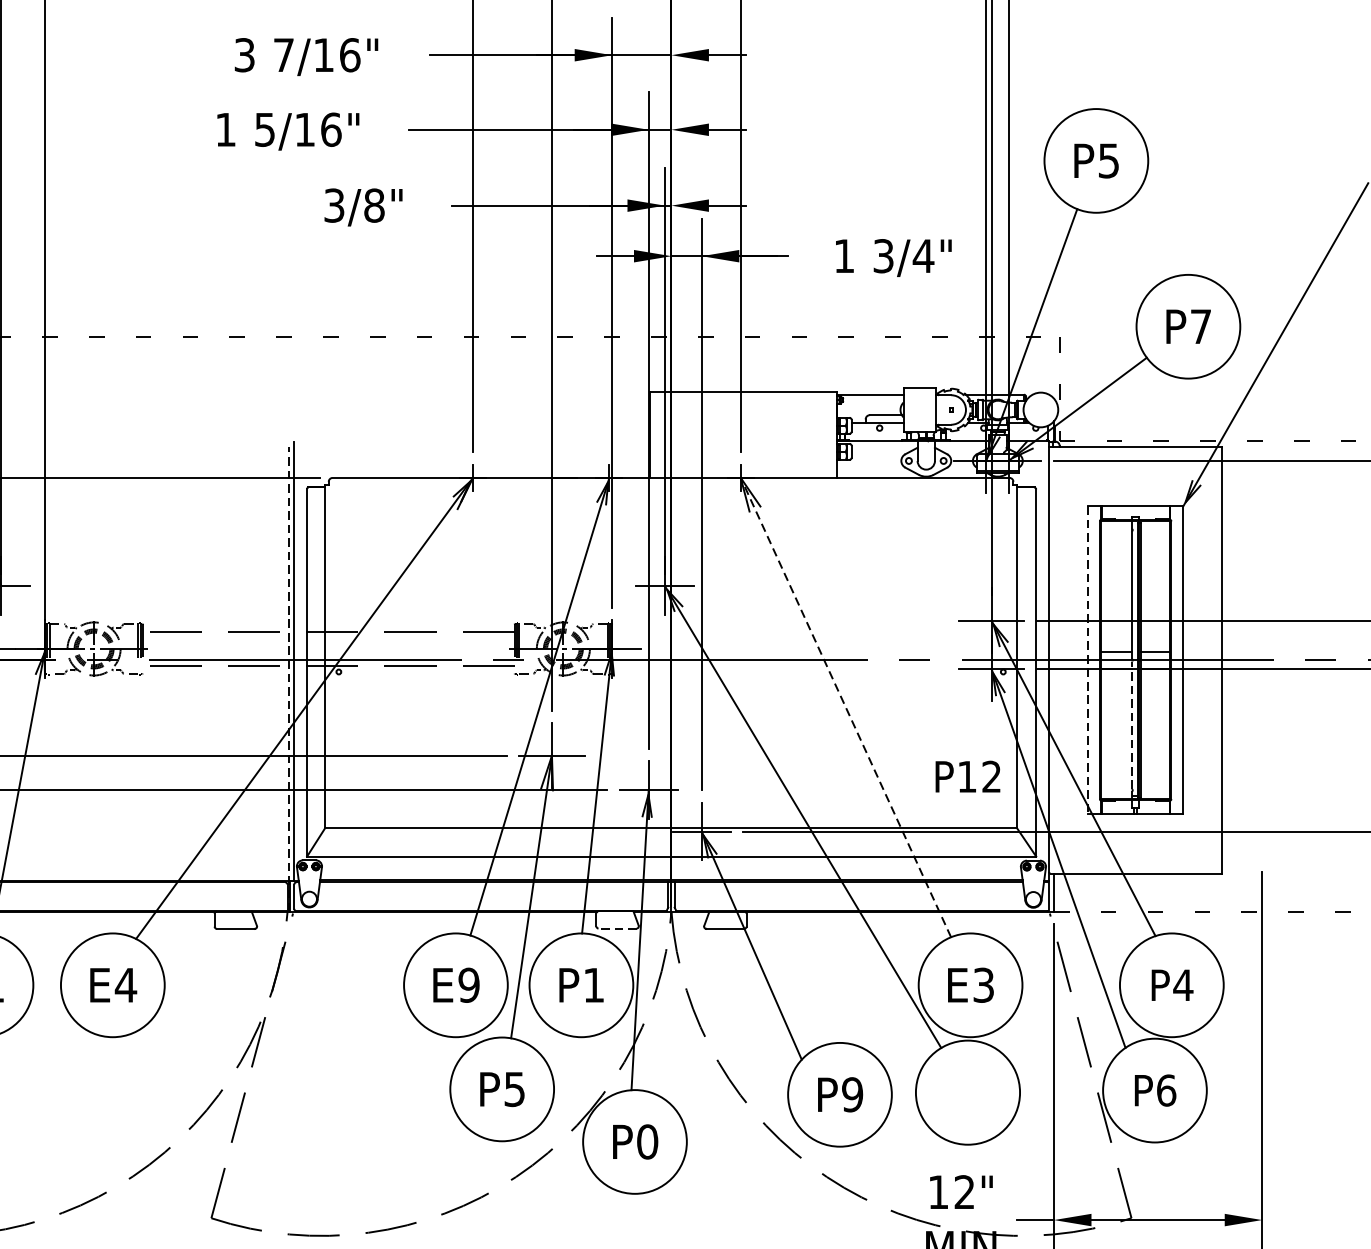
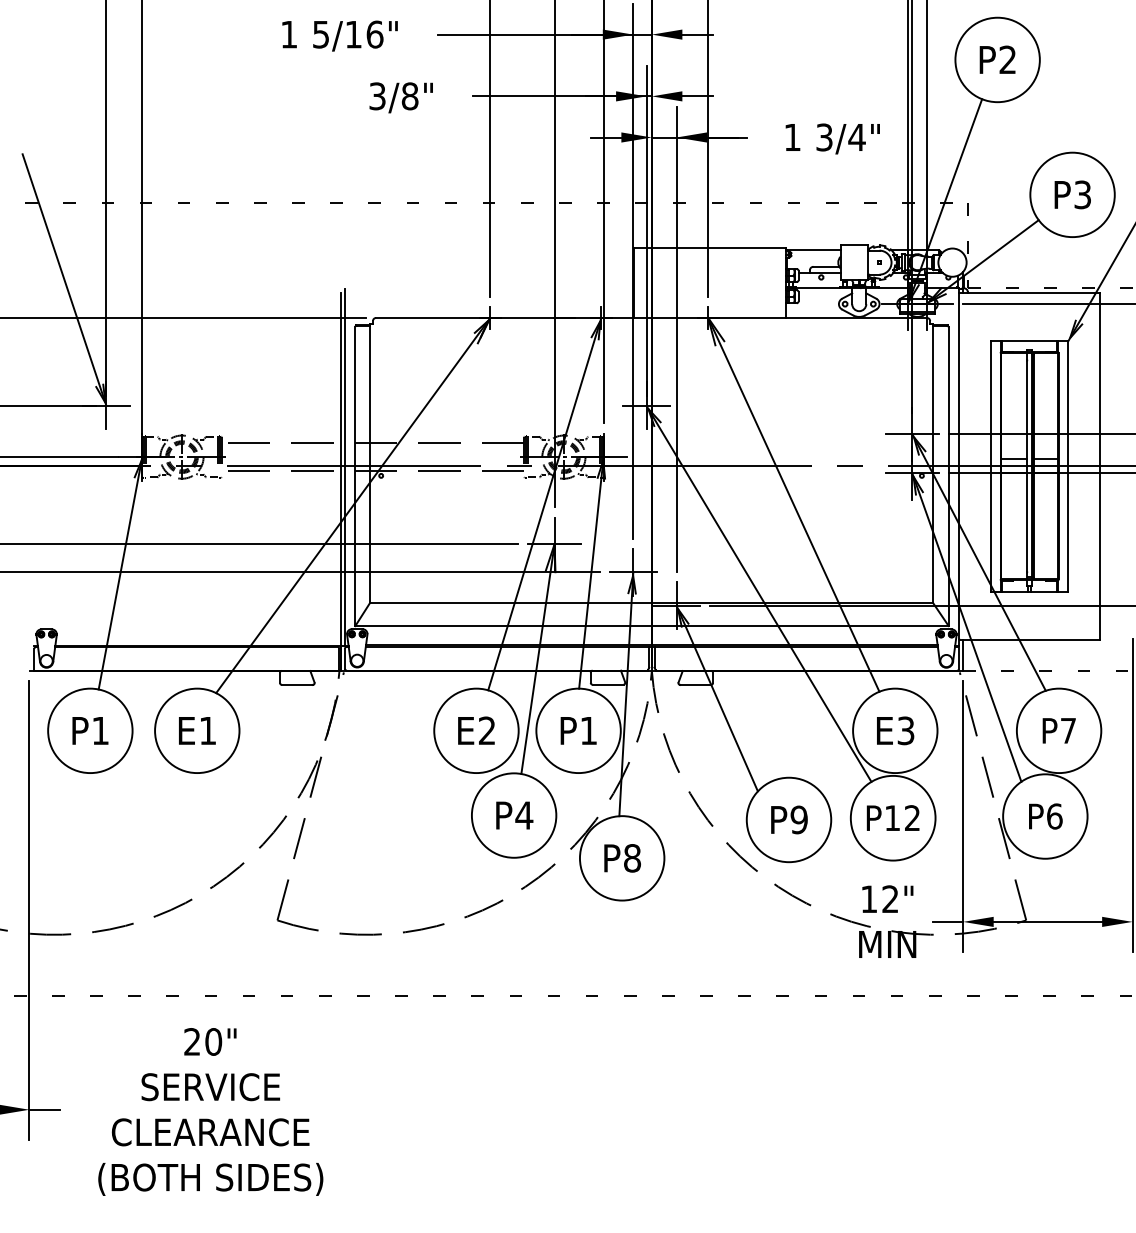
text: (1108, 160) -> (1007, 59), P5 -> P2
text: (1200, 326) -> (1082, 194), P7 -> P3
line: (1087, 660) -> (990, 466), dashed -> solid
line: (288, 678) -> (340, 481), dashed -> solid
line: (845, 707) -> (793, 504), dashed -> solid
line: (1131, 725) -> (1026, 519), dashed -> solid
text: (967, 775) -> (892, 817), moved
line: (618, 928) -> (608, 684), dashed -> solid
text: (125, 984) -> (207, 730), E4 -> E1
text: (468, 984) -> (486, 730), E9 -> E2
text: (1183, 984) -> (1068, 730), P4 -> P7
text: (514, 1089) -> (524, 815), P5 -> P4
text: (647, 1142) -> (632, 858), P0 -> P8

